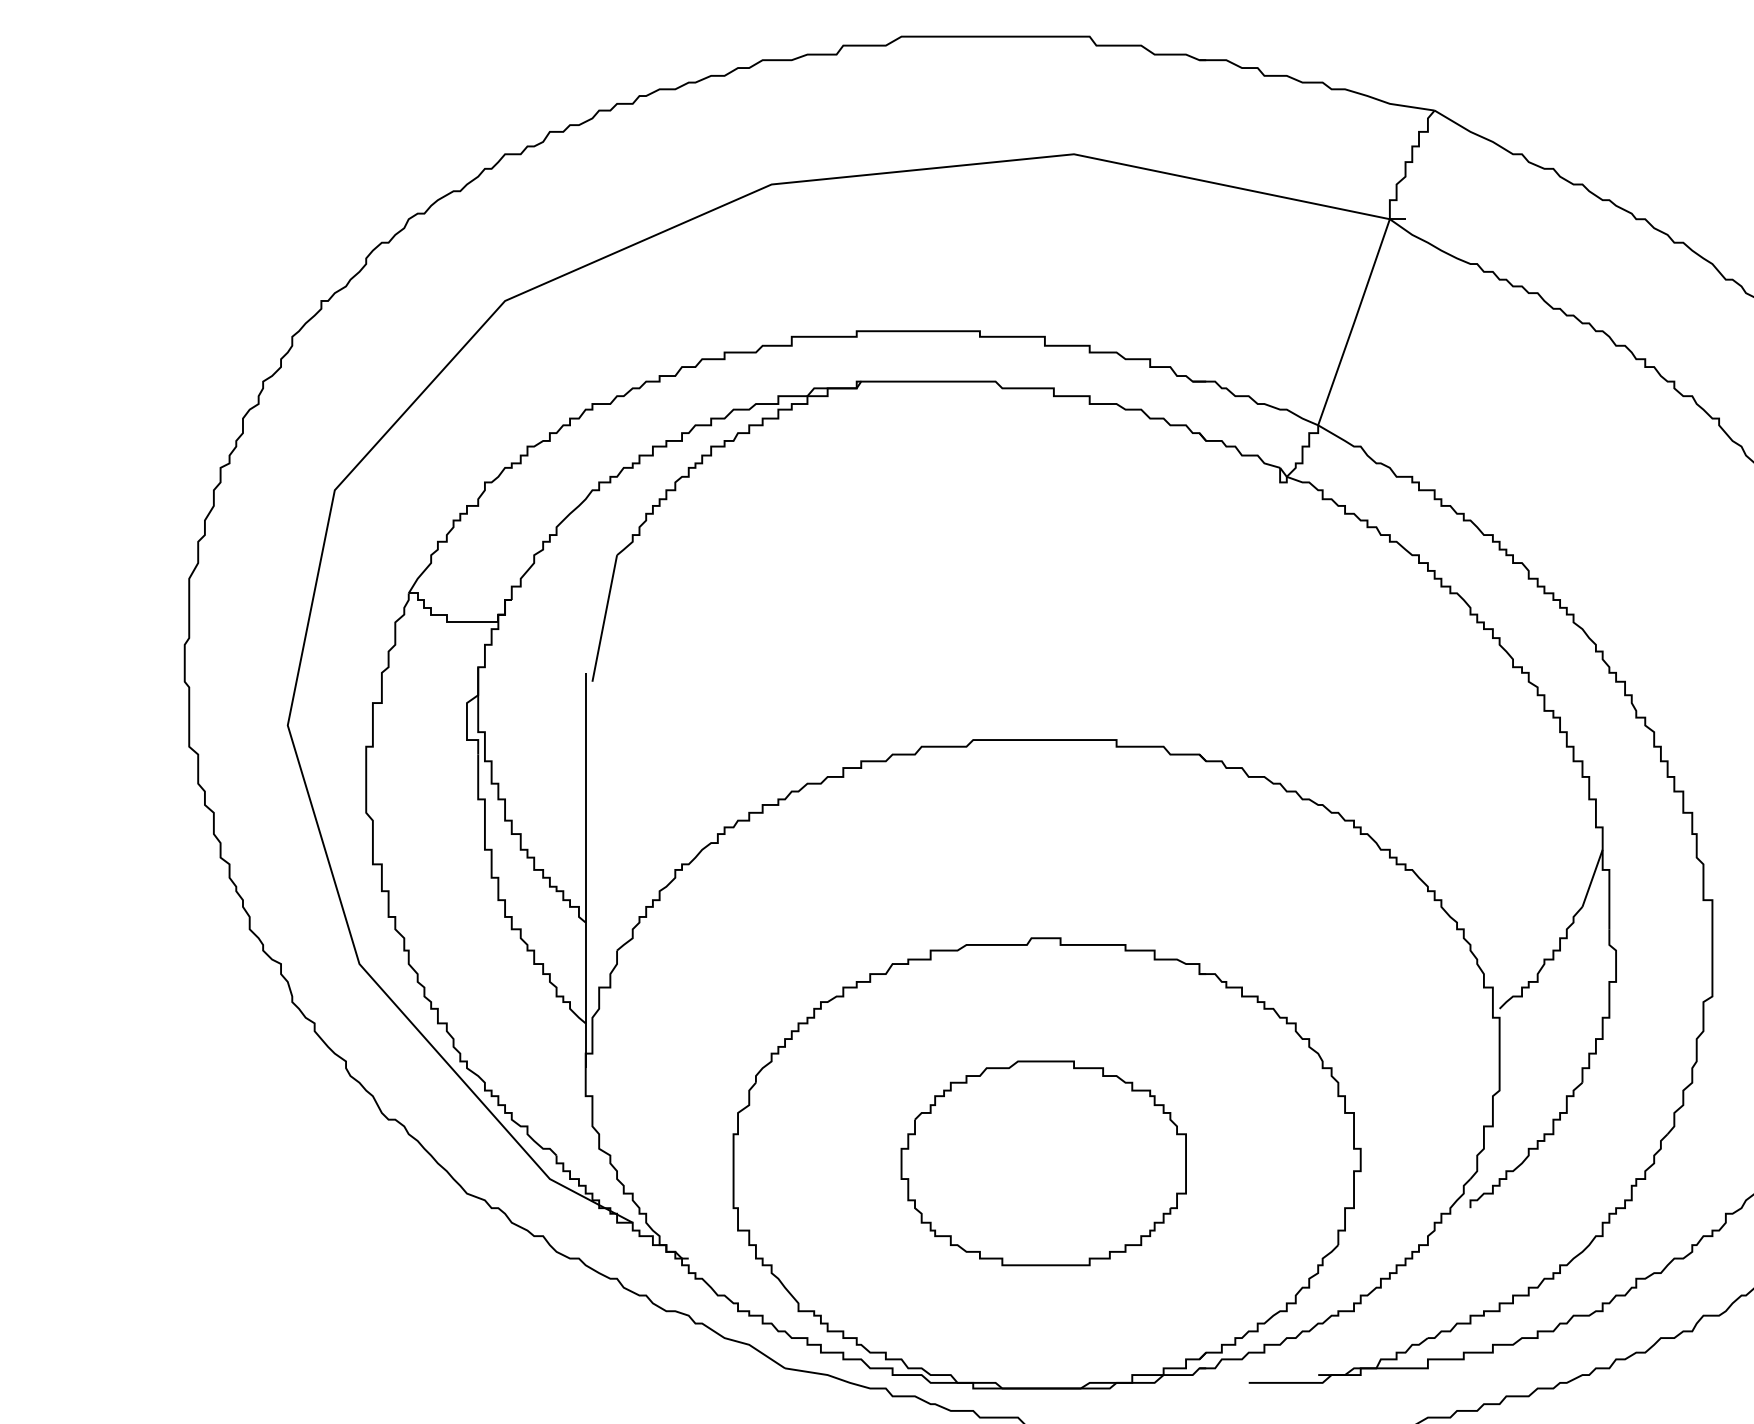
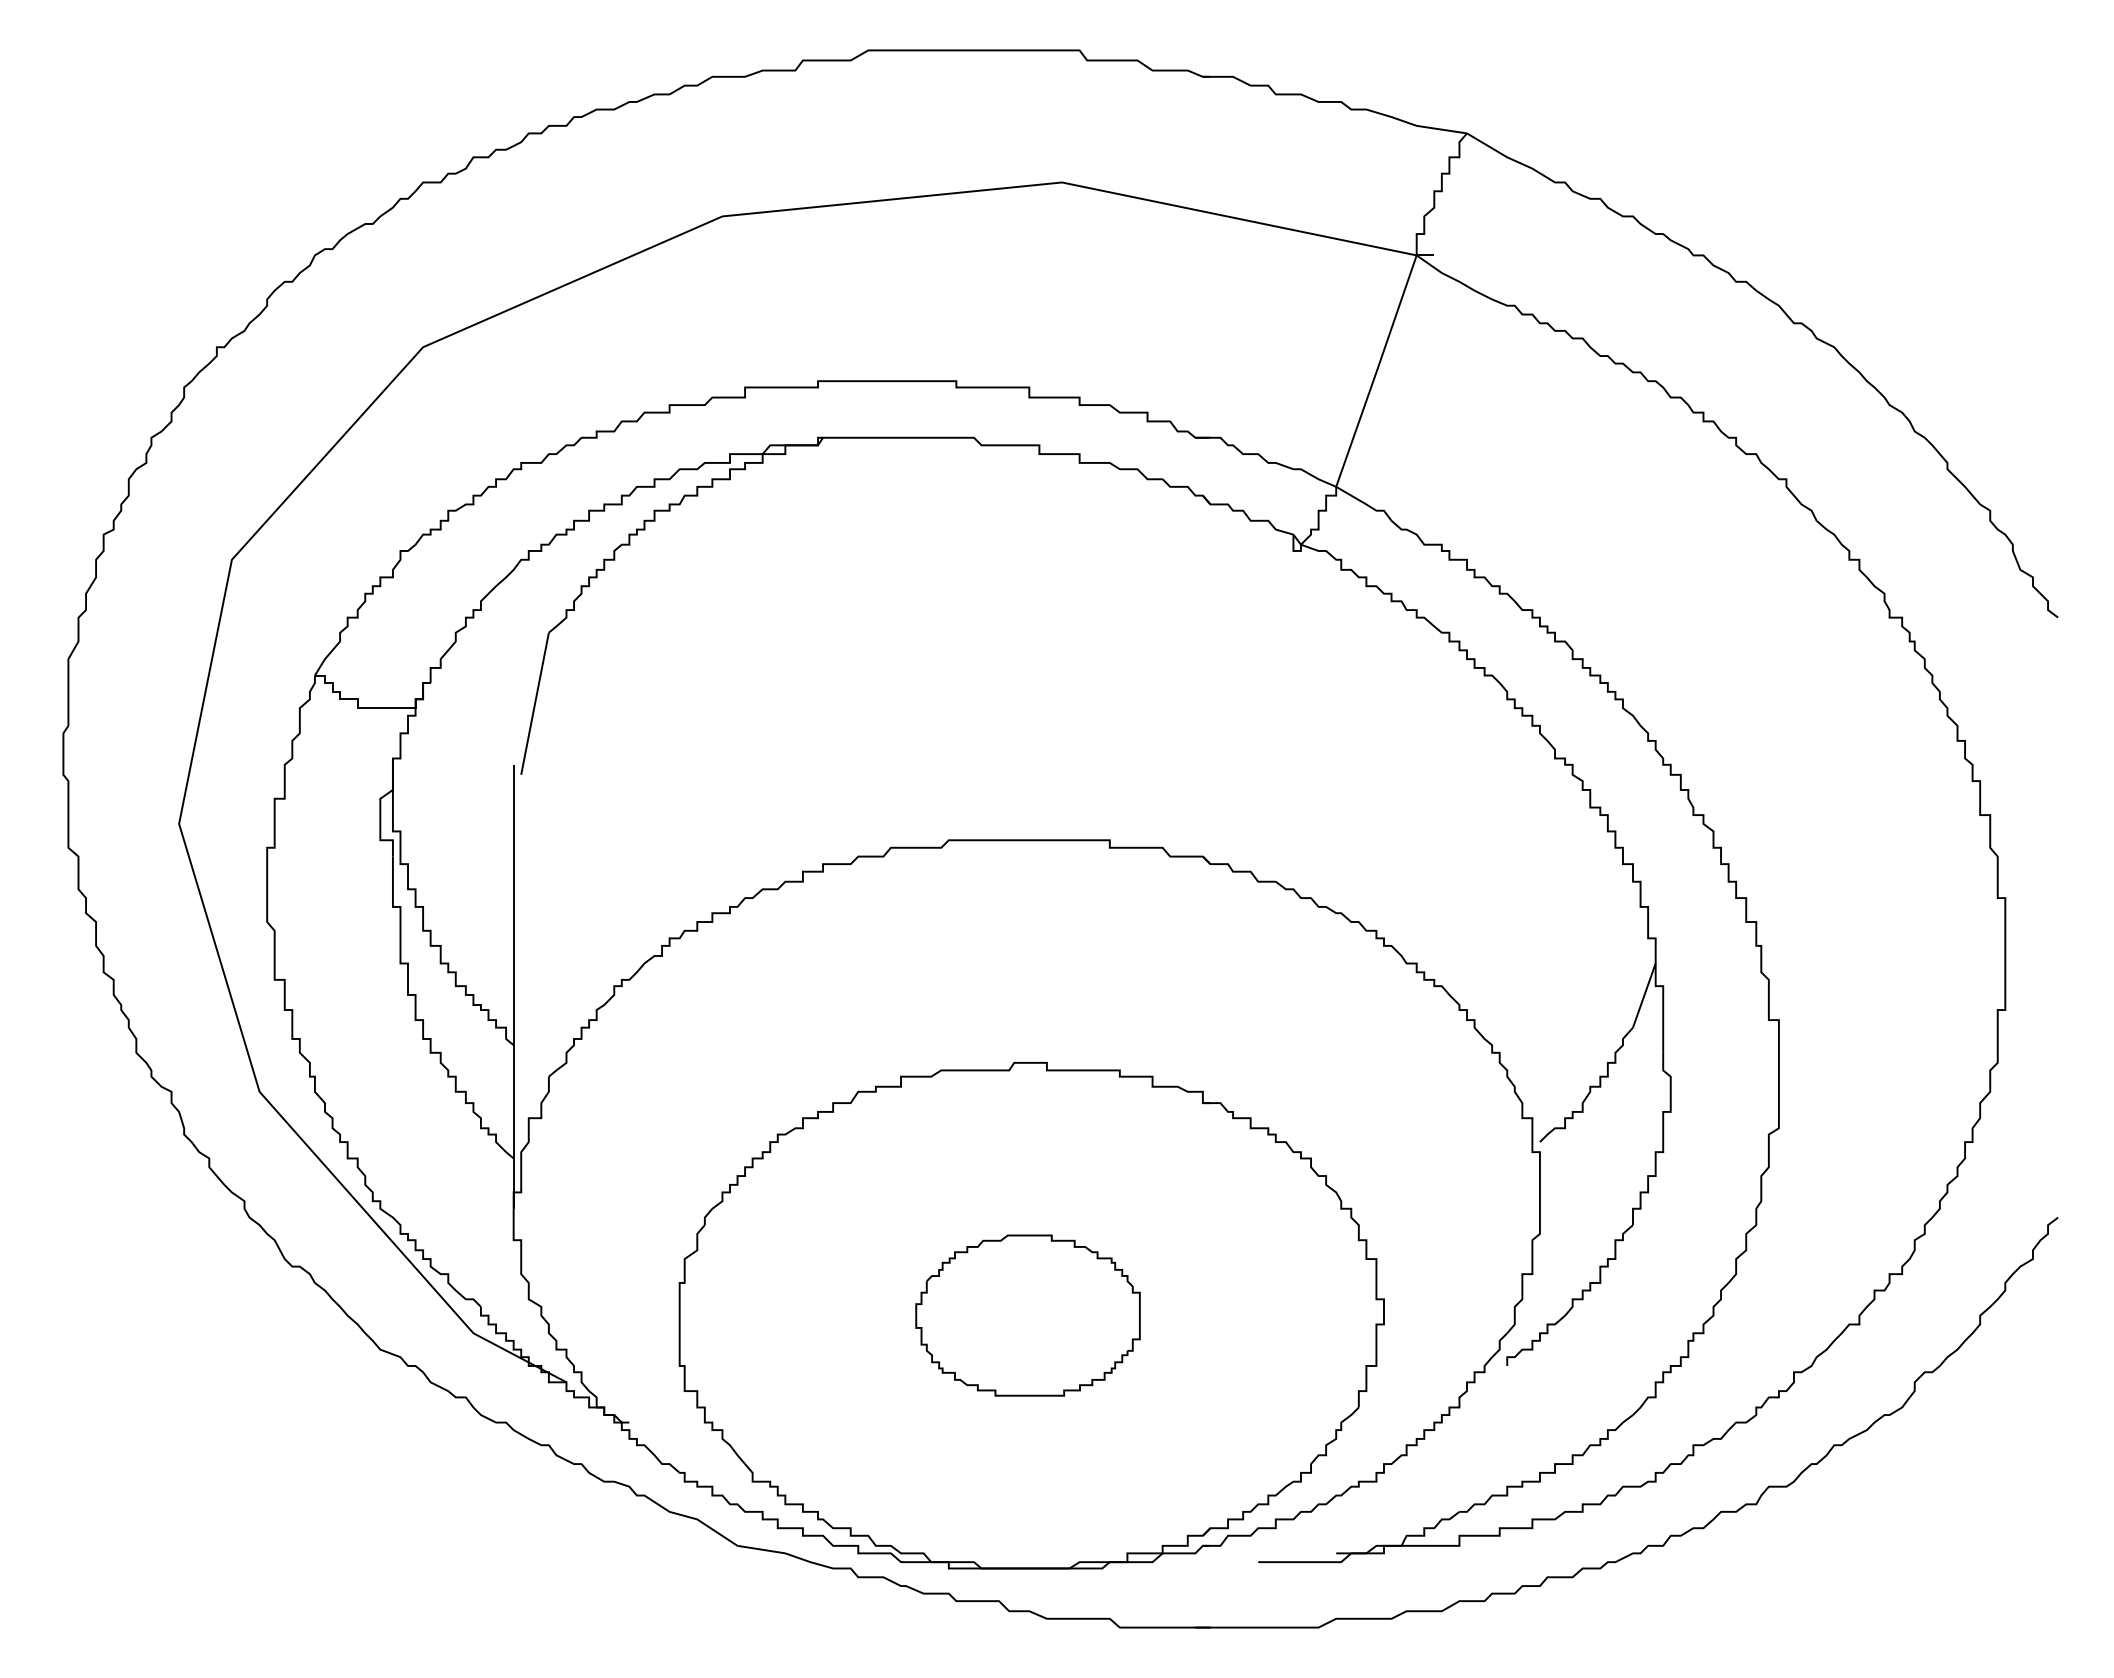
part: (1043, 1163) -> (1027, 1315), size x0.7

